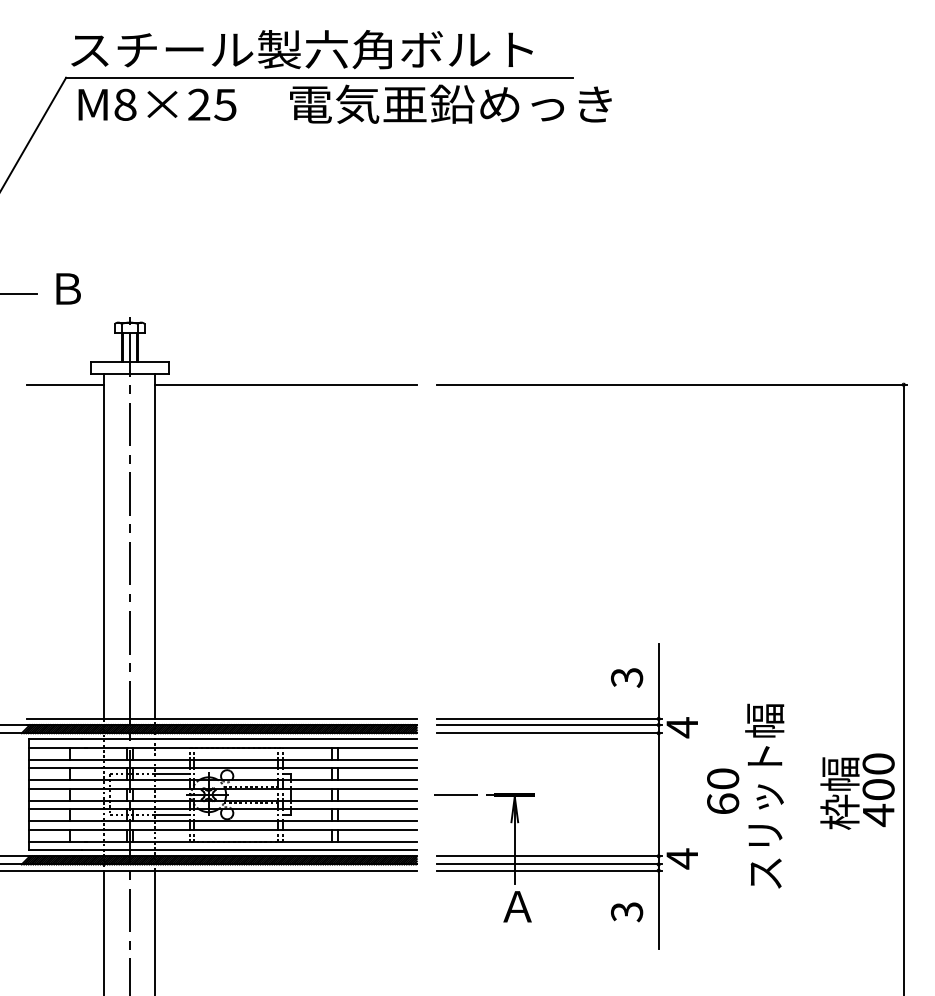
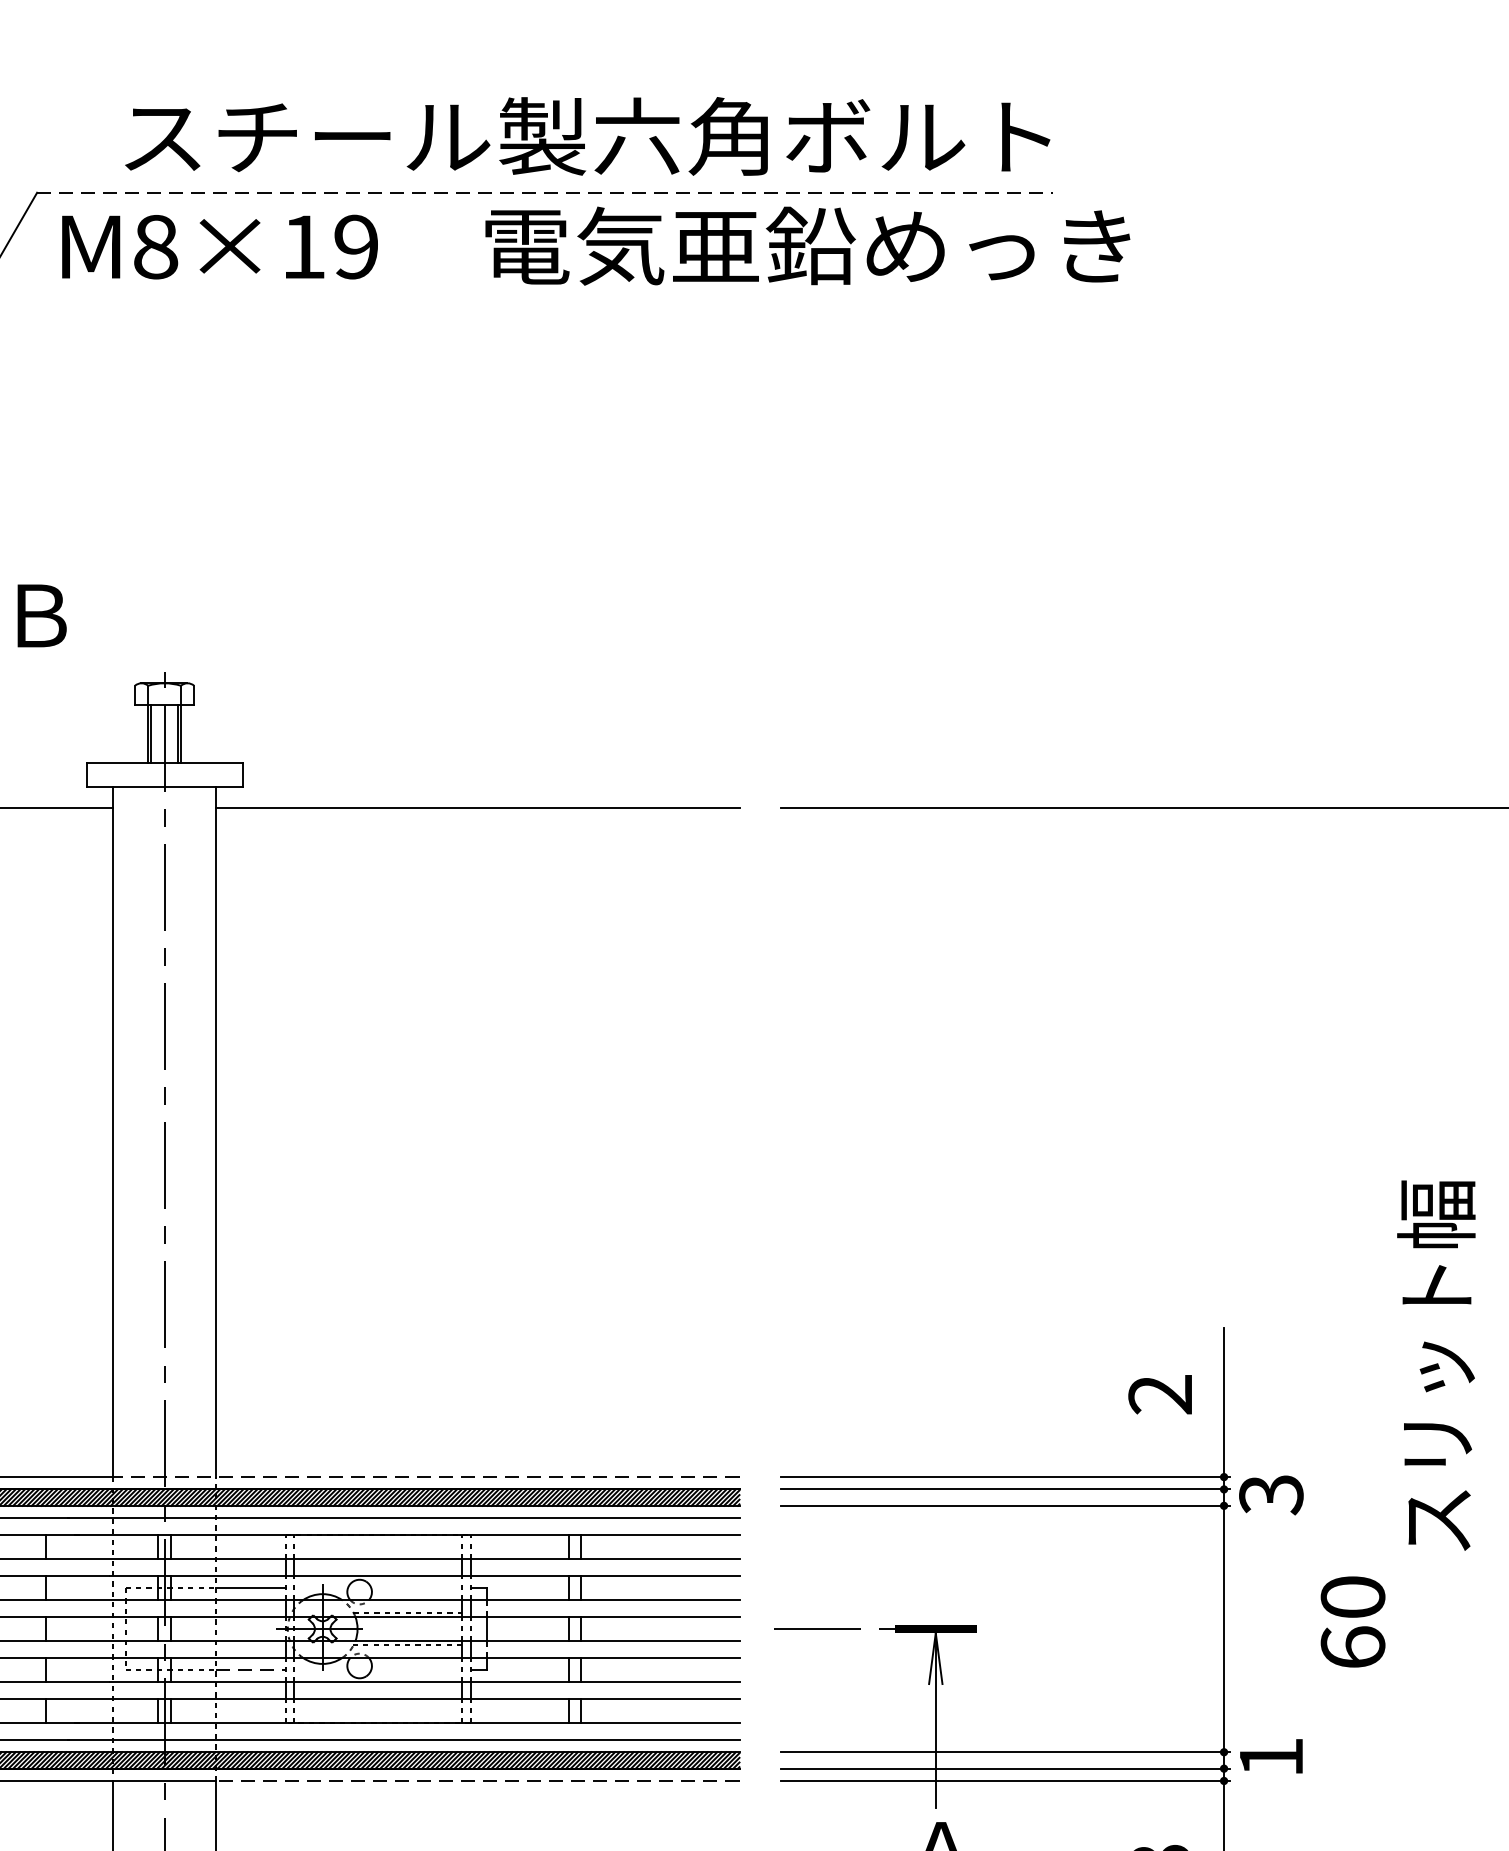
text: (301, 49) -> (586, 136), moved
line: (320, 77) -> (546, 192), solid -> dashed
text: (212, 104) -> (330, 246), M8×25 -> M8×19
text: (627, 677) -> (1161, 1394), 3 -> 2
line: (259, 718) -> (424, 1476), solid -> dashed
text: (682, 727) -> (1271, 1494), 4 -> 3
text: (764, 795) -> (1435, 1364), moved
line: (173, 815) -> (252, 1670), solid -> dashed
text: (681, 858) -> (1269, 1756), 4 -> 1
line: (286, 870) -> (478, 1780), solid -> dashed

